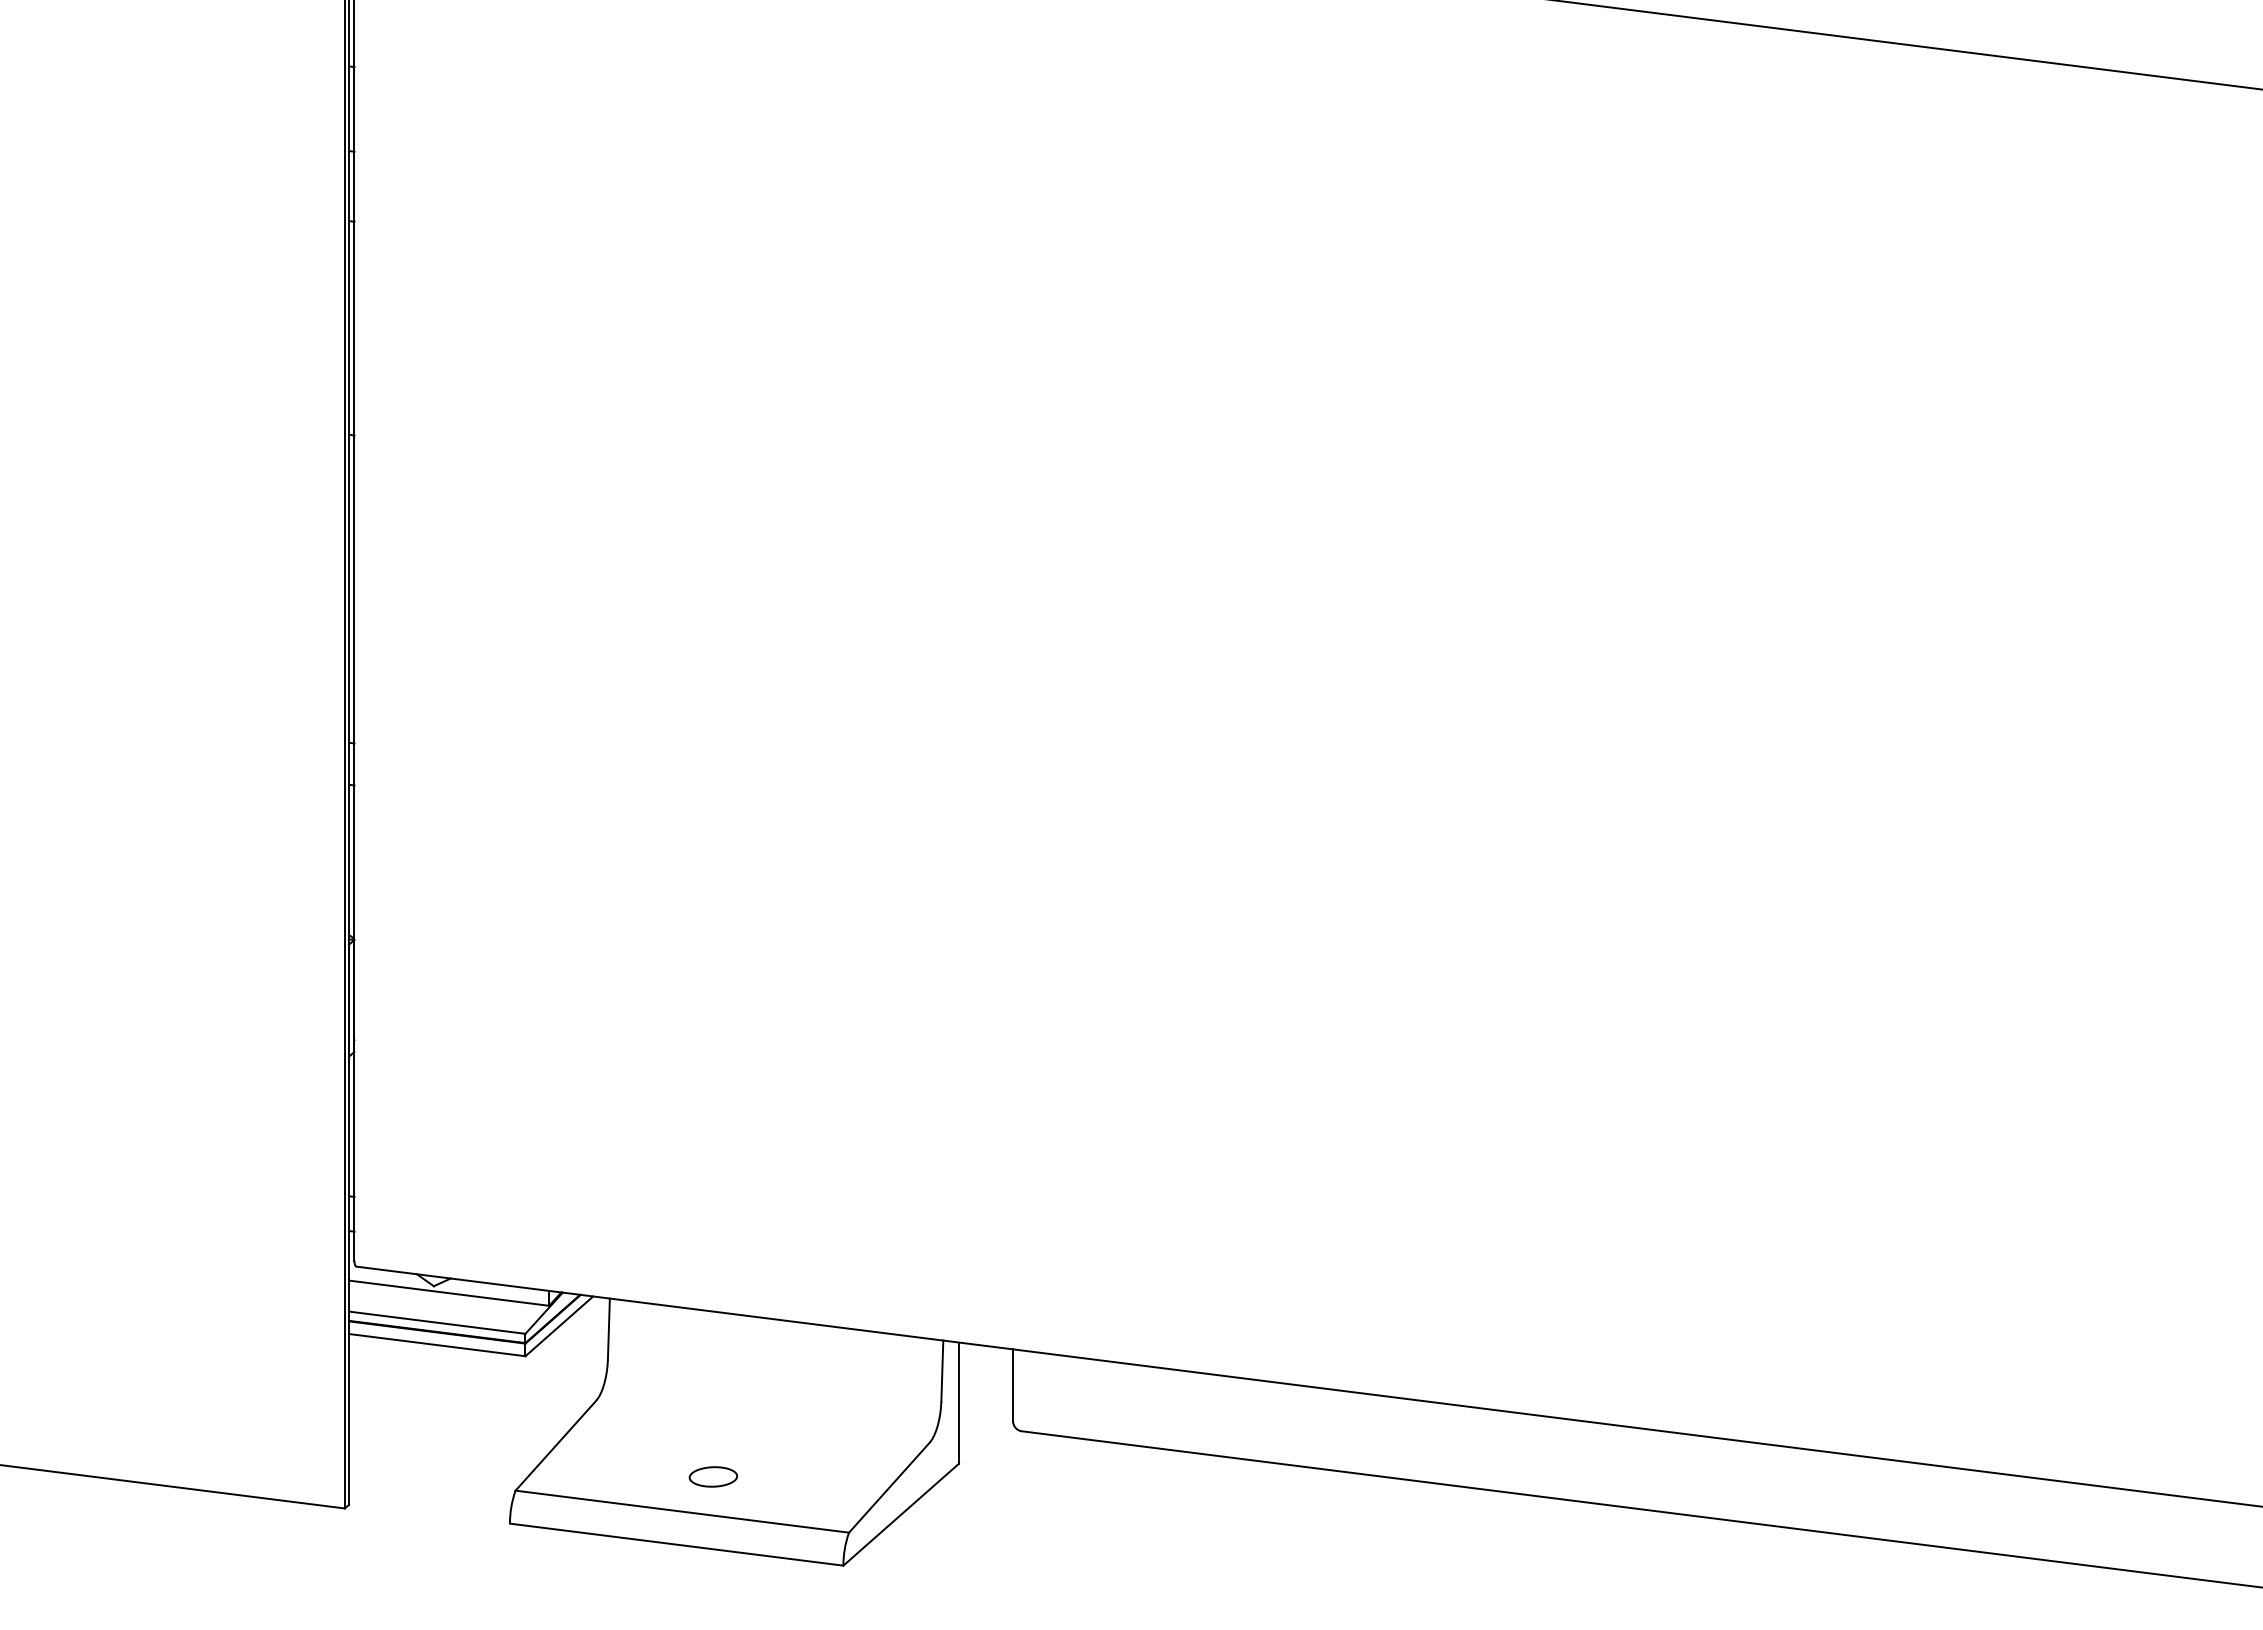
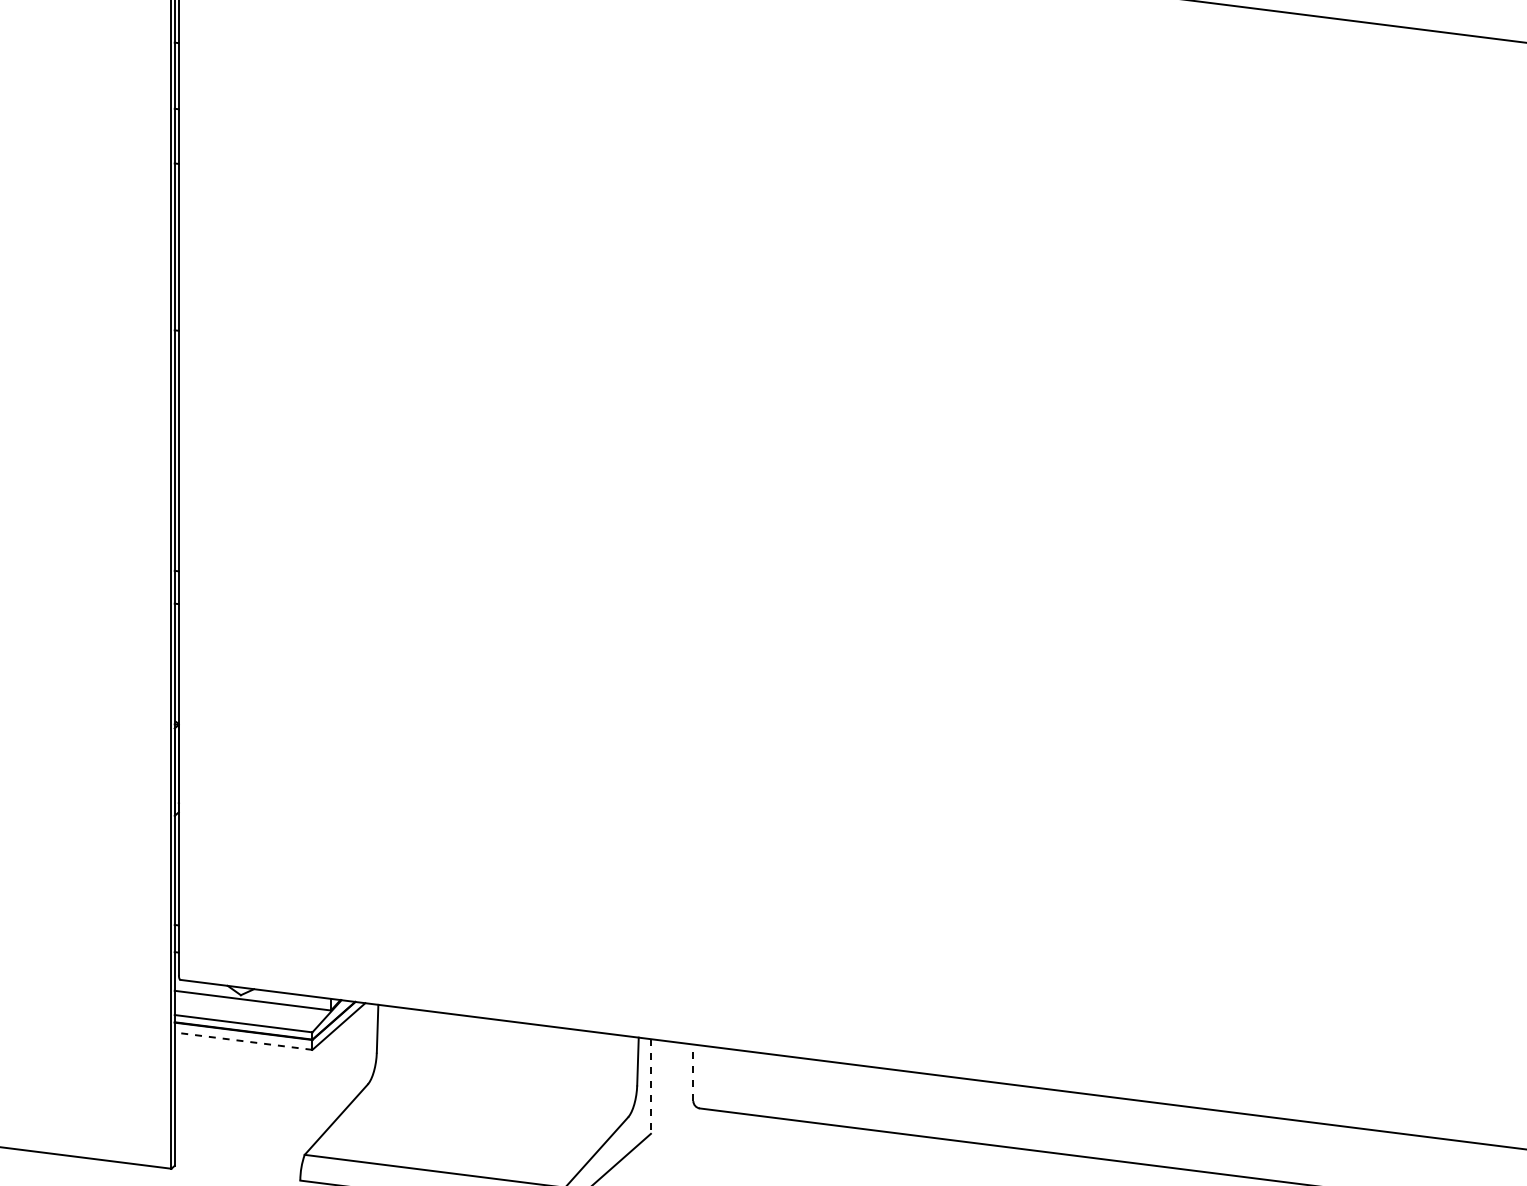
line: (437, 1345) -> (243, 1041), solid -> dashed
line: (1013, 1385) -> (693, 1072), solid -> dashed
line: (958, 1403) -> (650, 1086), solid -> dashed
part: (713, 1476) -> (459, 1143), removed

